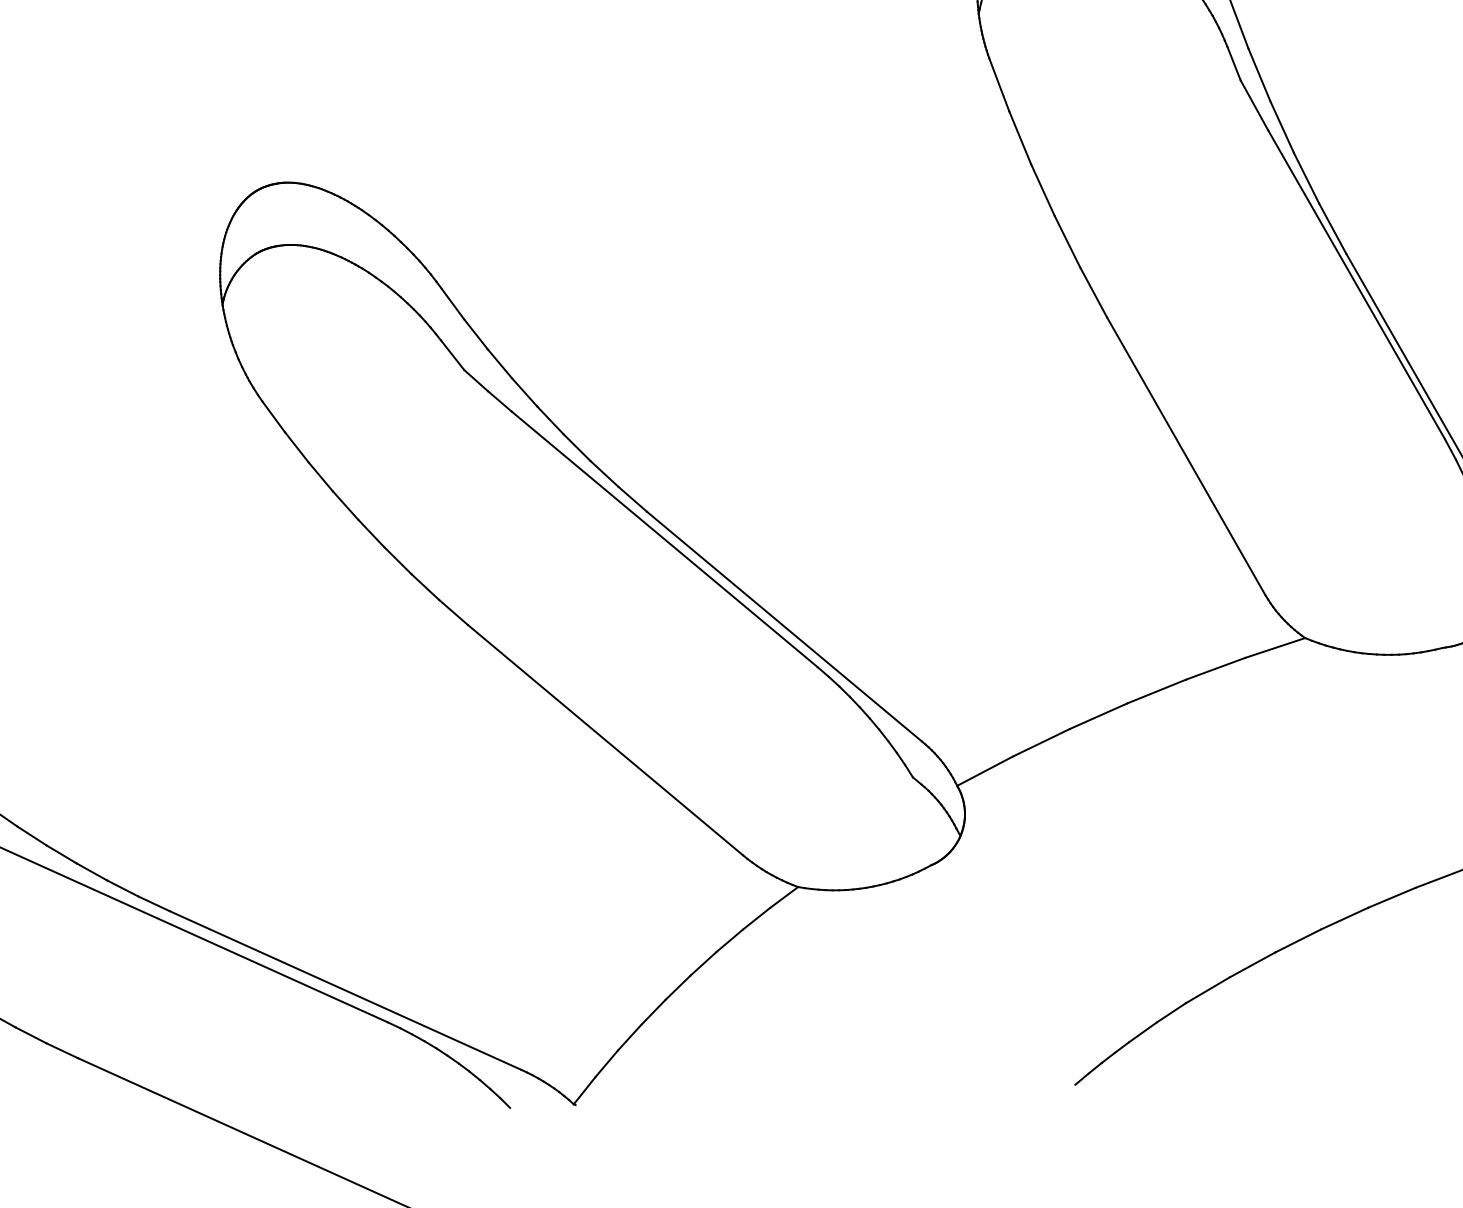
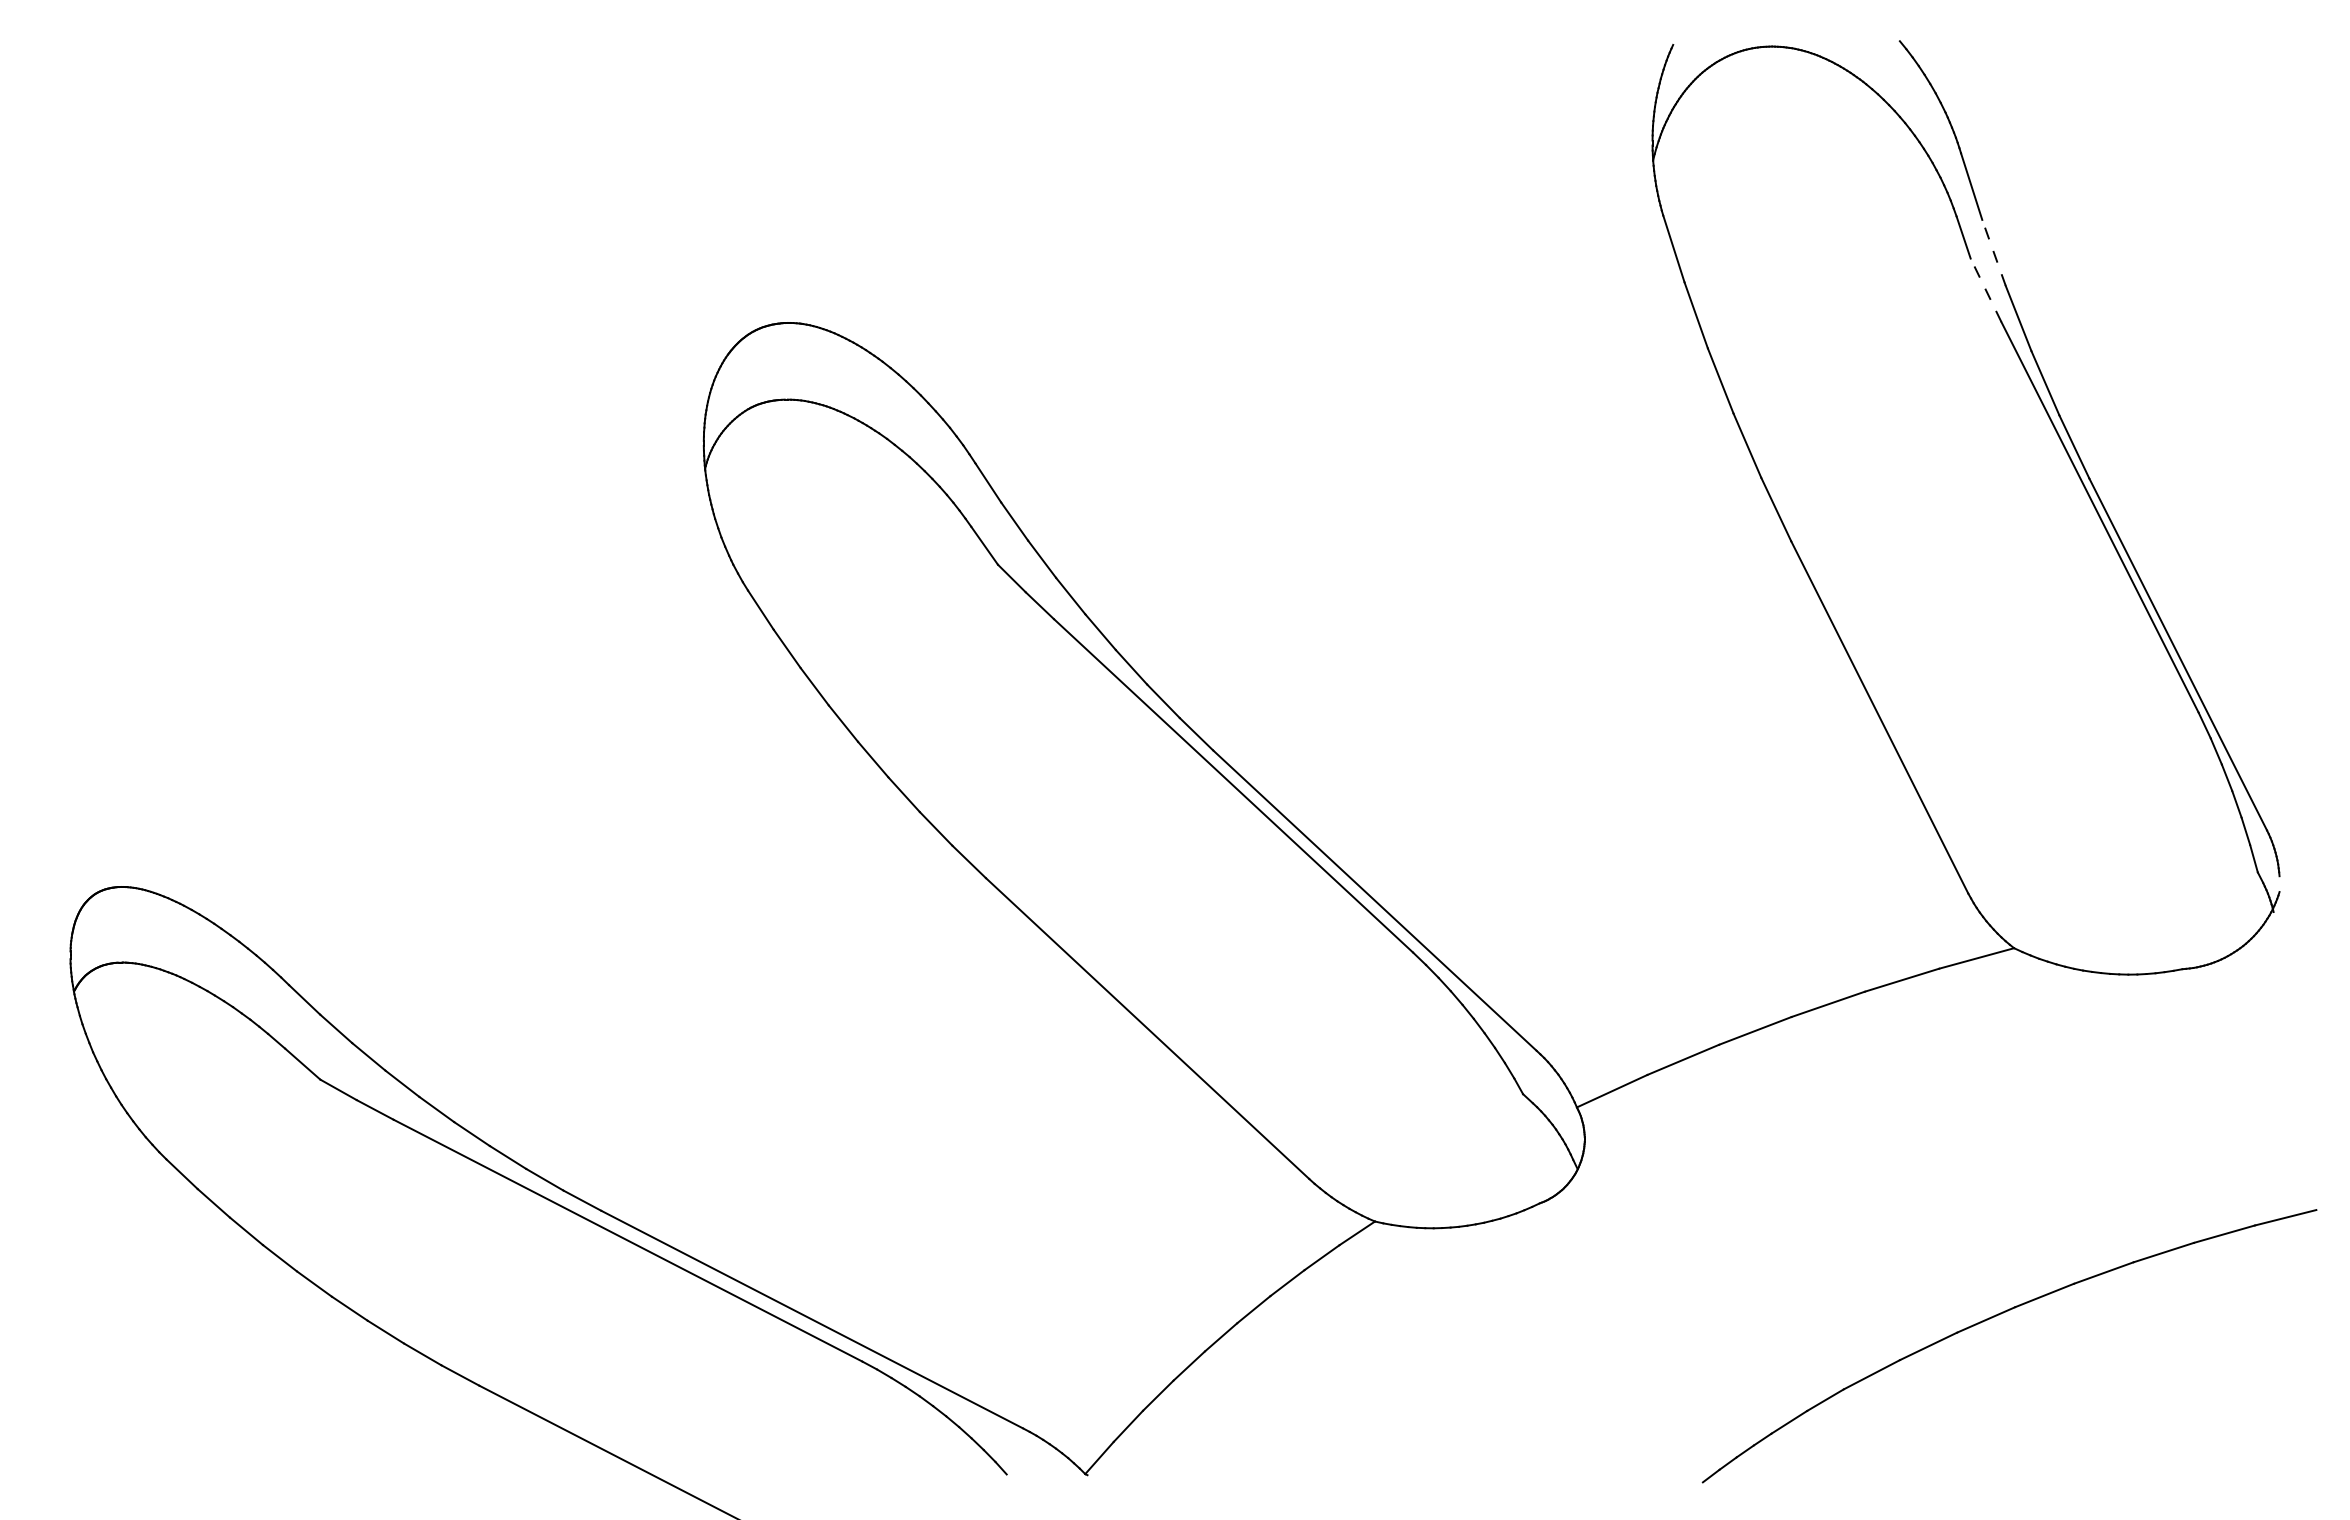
line: (1259, 74) -> (1994, 252), solid -> dashed
line: (1253, 104) -> (1985, 289), solid -> dashed

